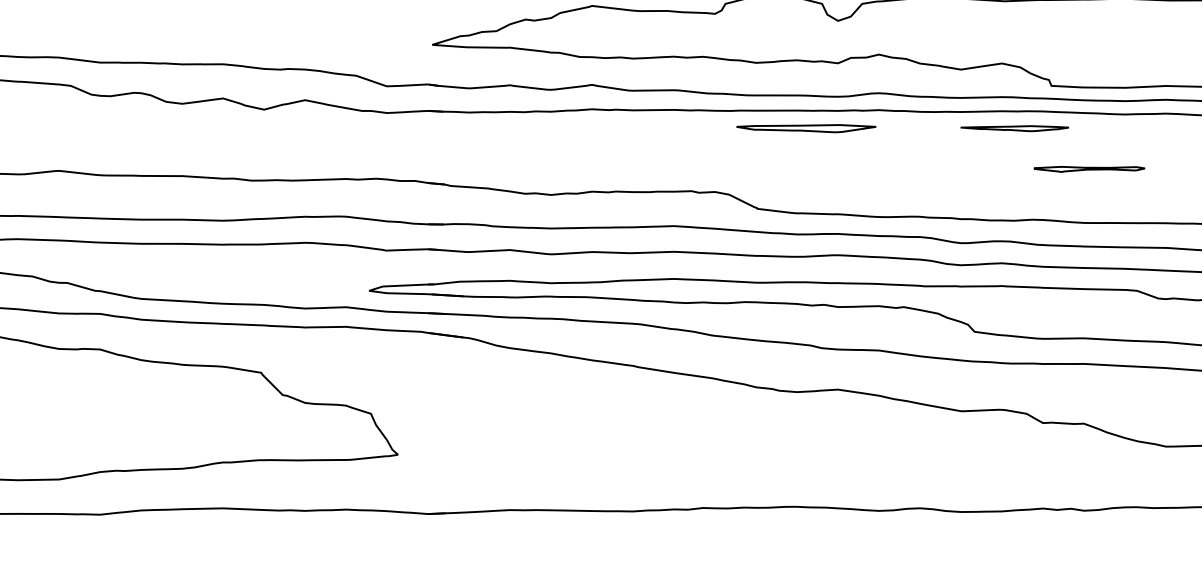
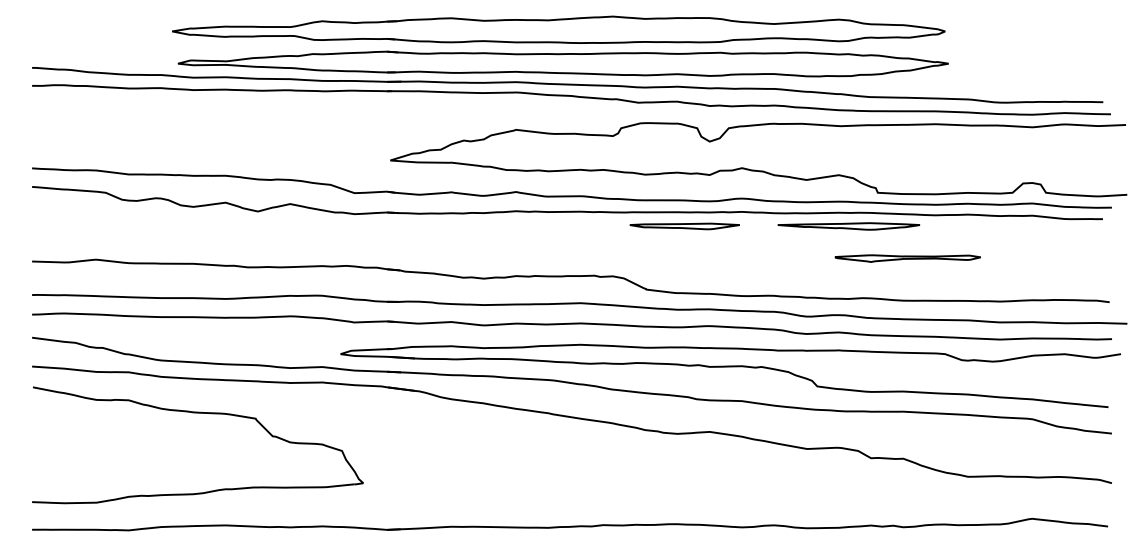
part: (1014, 128) -> (848, 226), size x1.67
part: (1089, 169) -> (907, 258), size x1.67

